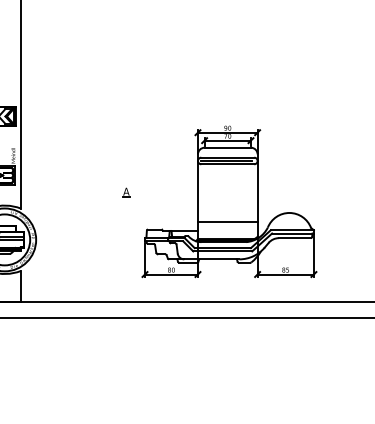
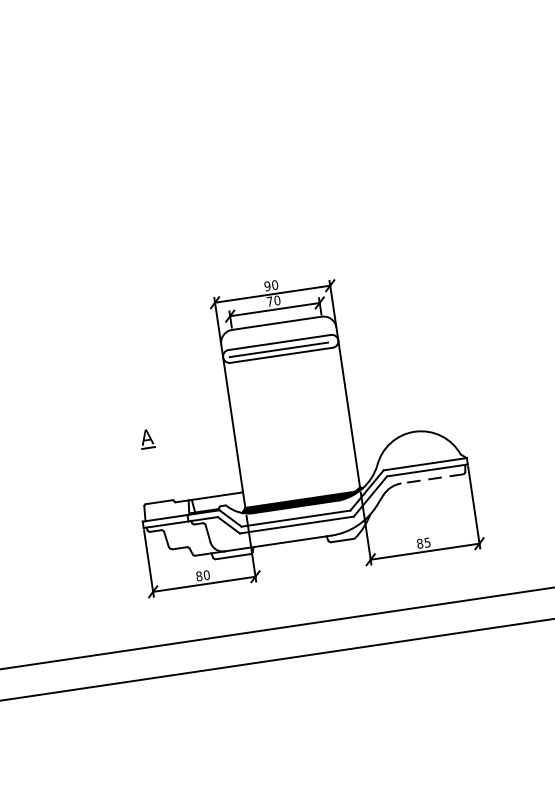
part: (126, 192) -> (147, 438), moved
line: (227, 221) -> (297, 465), removed
line: (294, 238) -> (431, 479), solid -> dashed

